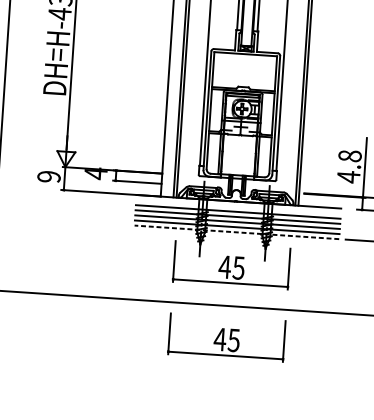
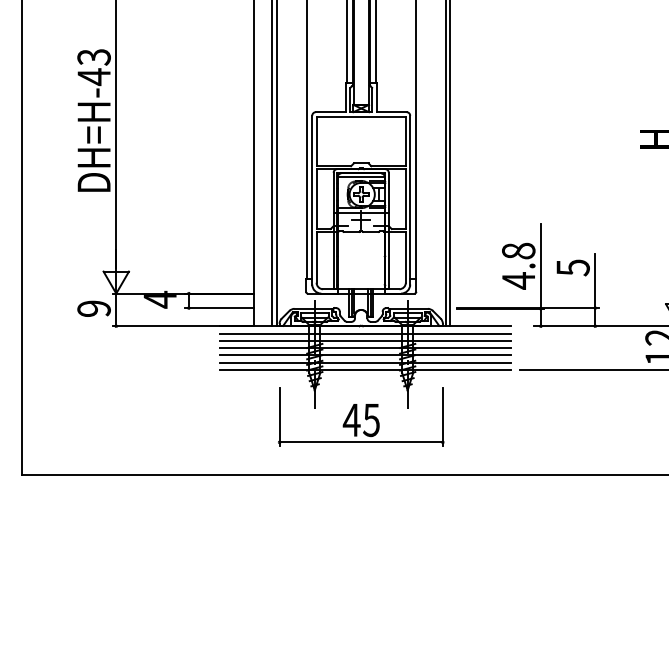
line: (238, 206) -> (365, 333), added
line: (236, 232) -> (365, 369), dashed -> solid
part: (227, 337) -> (361, 519), removed

